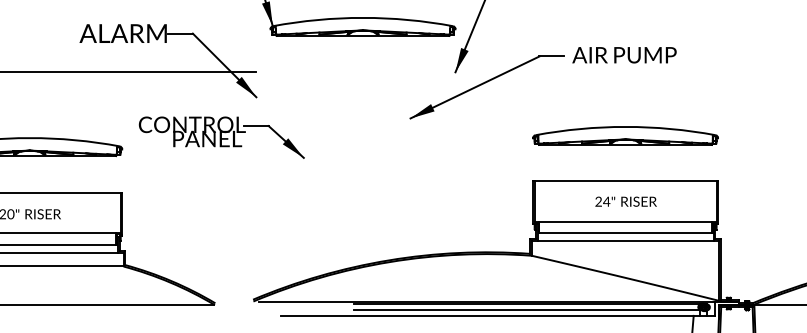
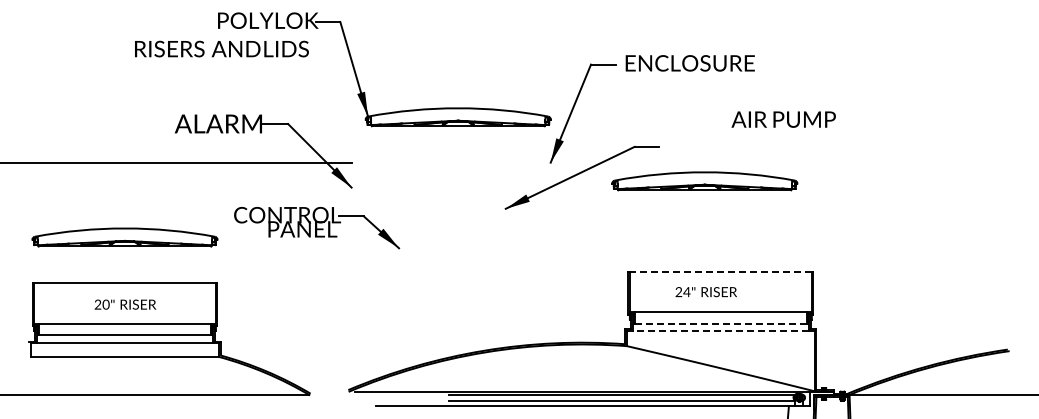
text: (624, 55) -> (783, 119), moved
part: (625, 136) -> (704, 181), moved
line: (625, 181) -> (720, 271), solid -> dashed
text: (625, 202) -> (705, 292), moved
line: (625, 233) -> (720, 323), solid -> dashed
line: (625, 240) -> (720, 330), solid -> dashed

